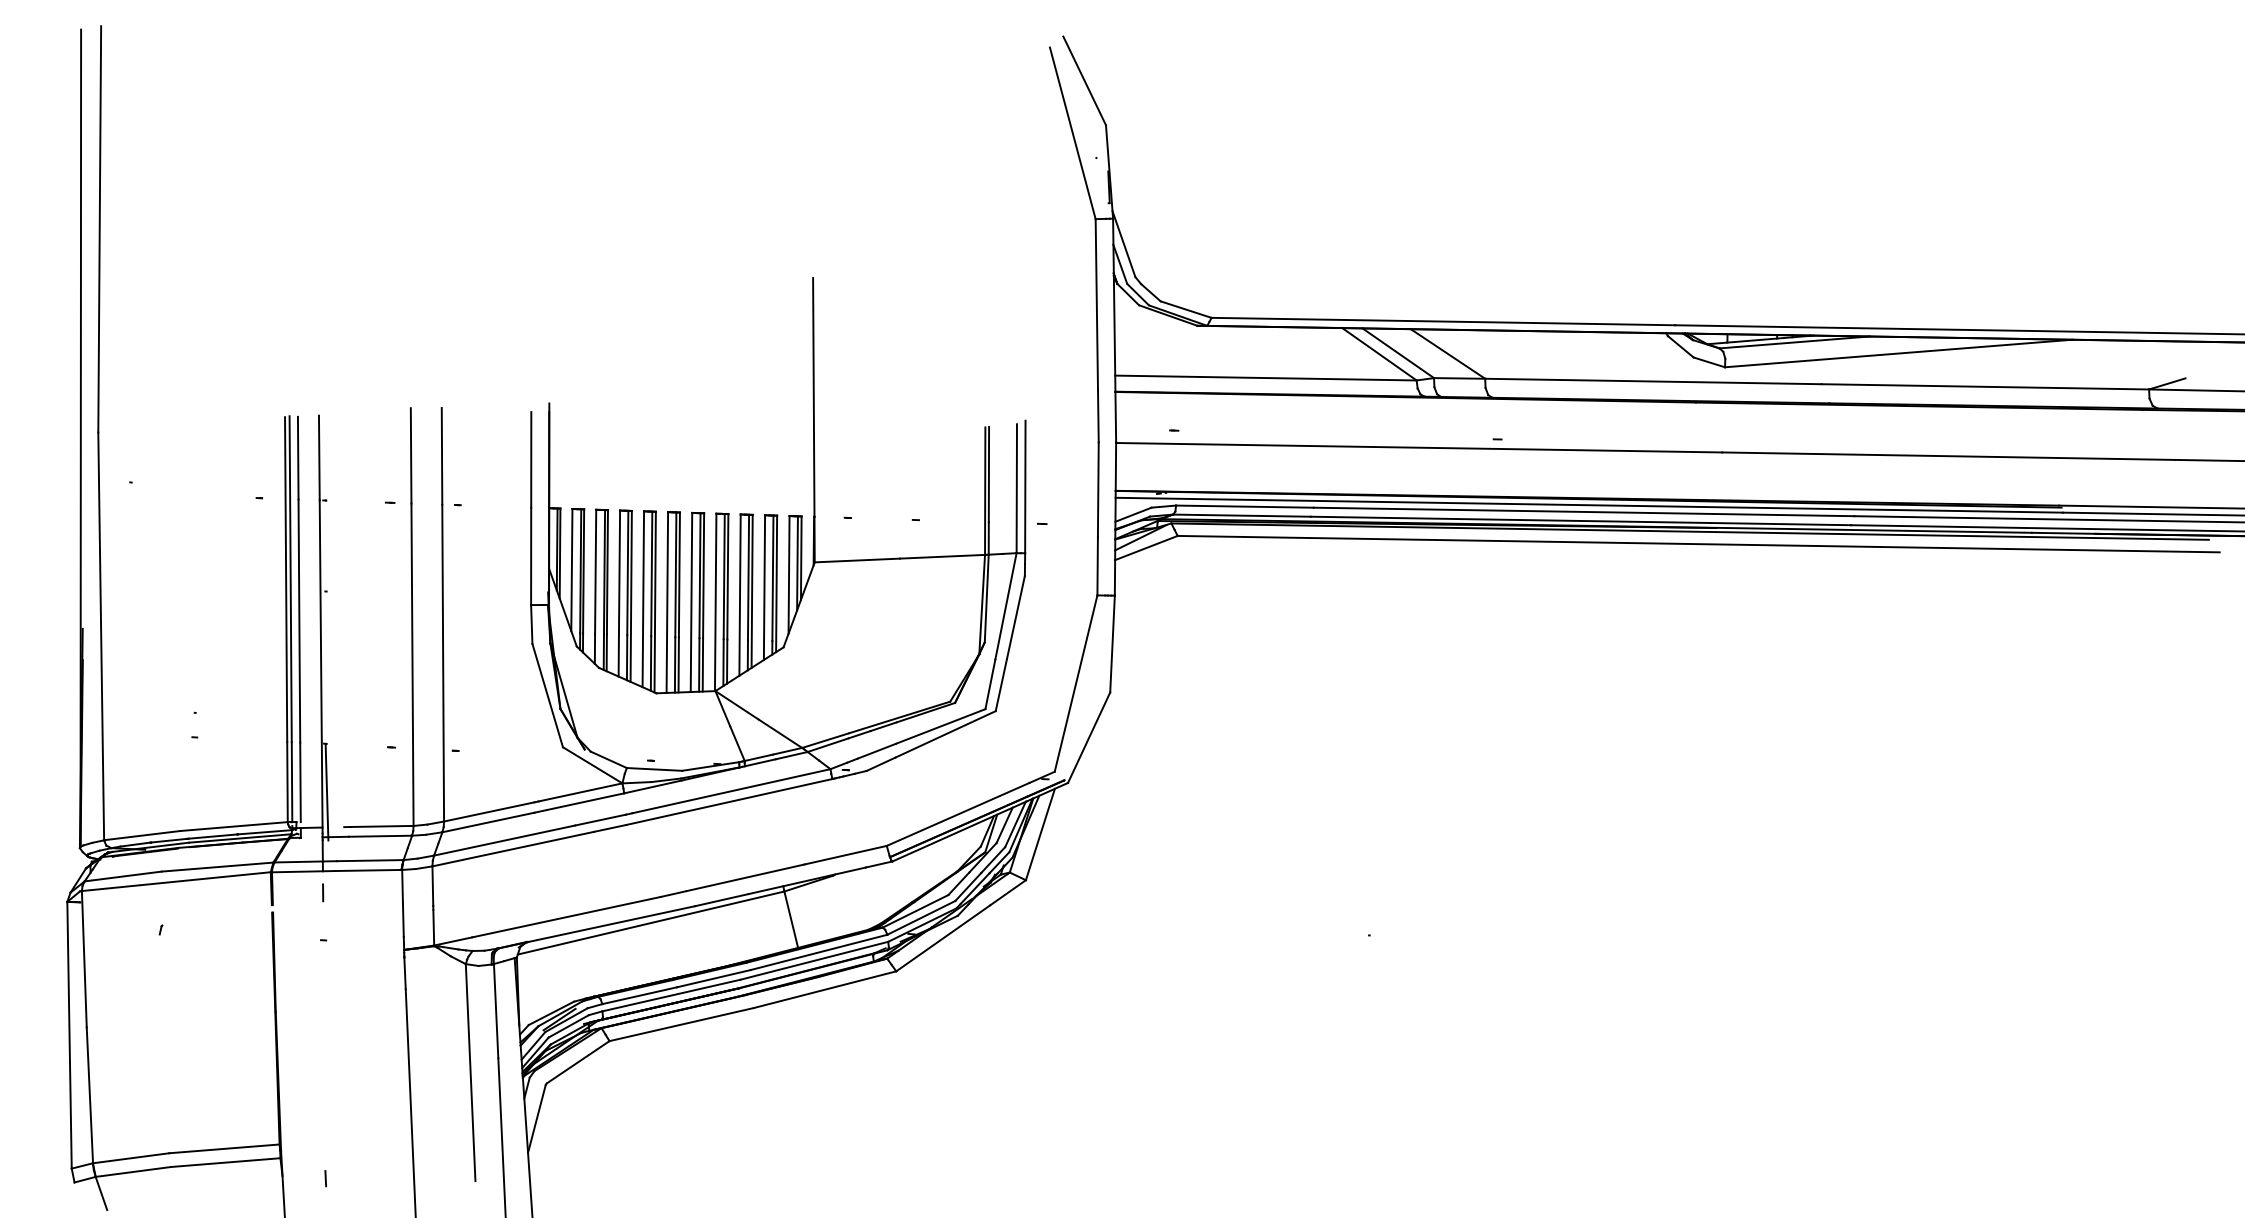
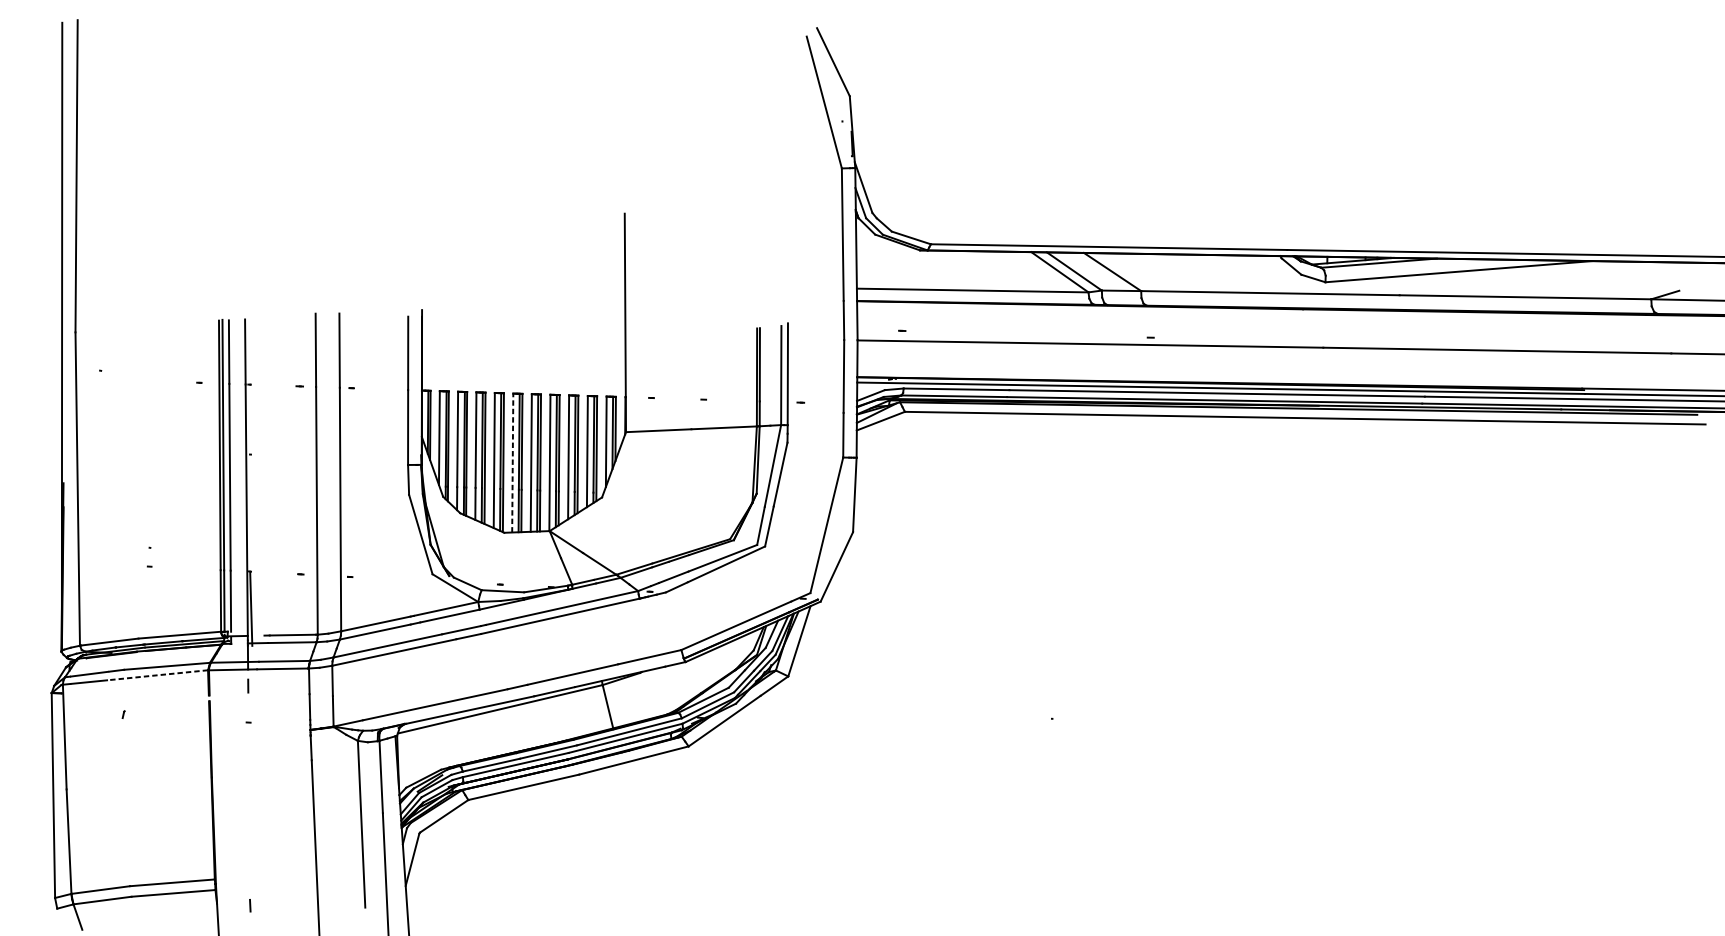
line: (667, 602) -> (512, 463), solid -> dashed
line: (205, 878) -> (157, 675), solid -> dashed

